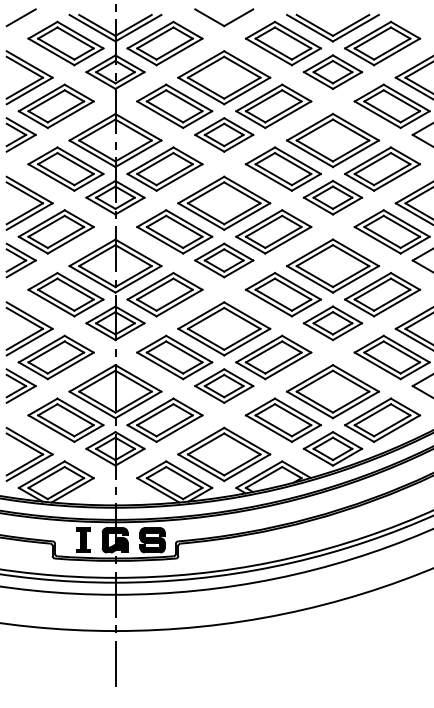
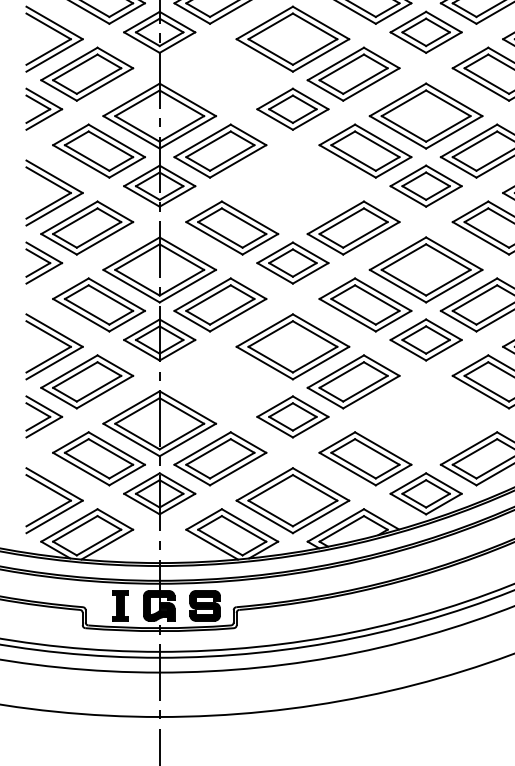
part: (174, 105) -> (231, 73), removed
part: (224, 202) -> (293, 192), removed
part: (174, 357) -> (231, 381), removed
part: (332, 391) -> (425, 423), removed

